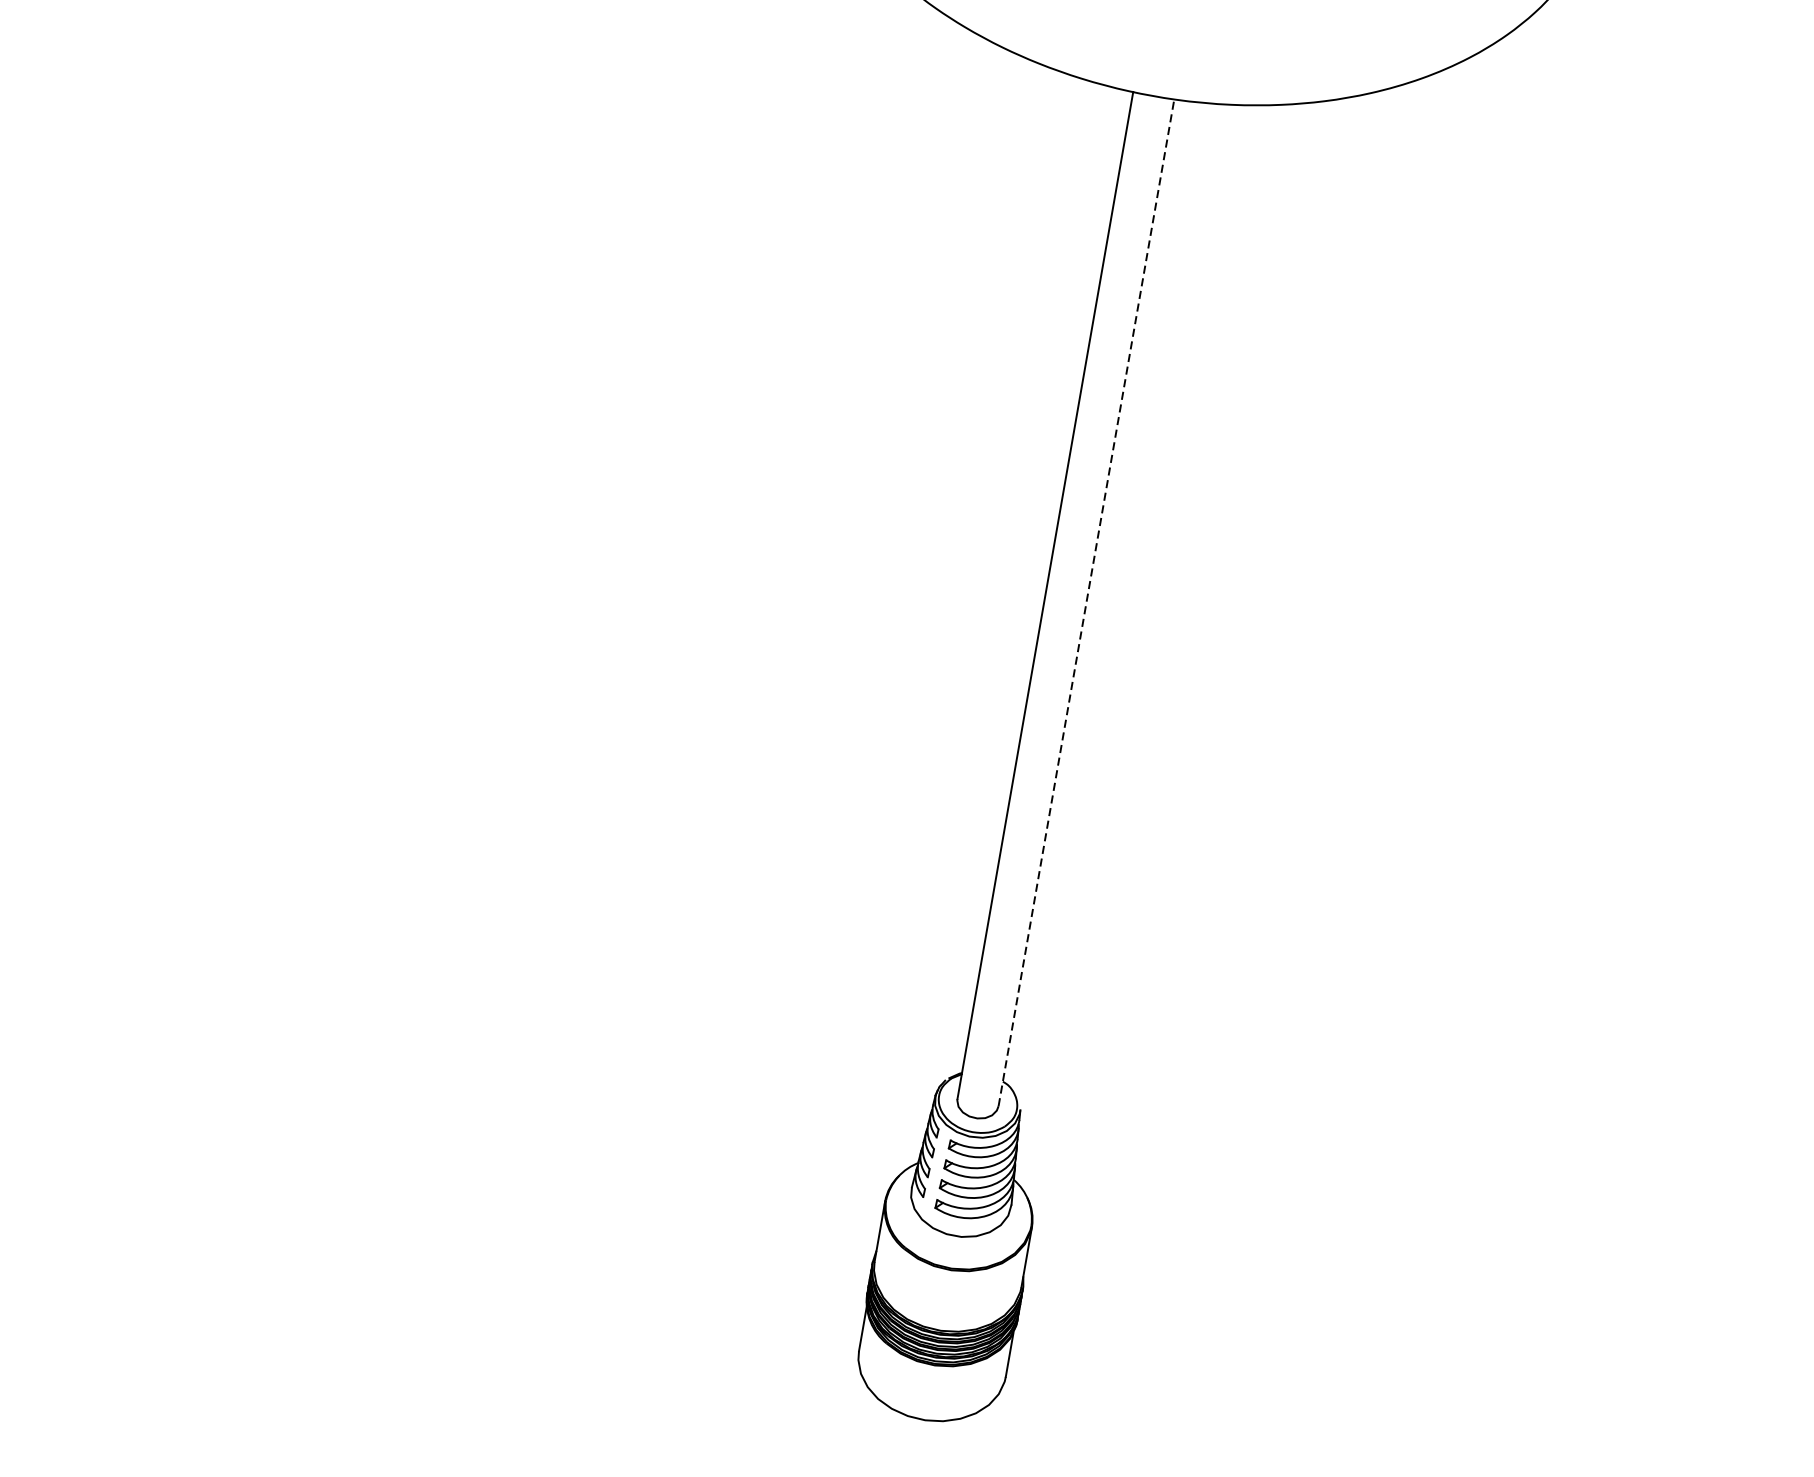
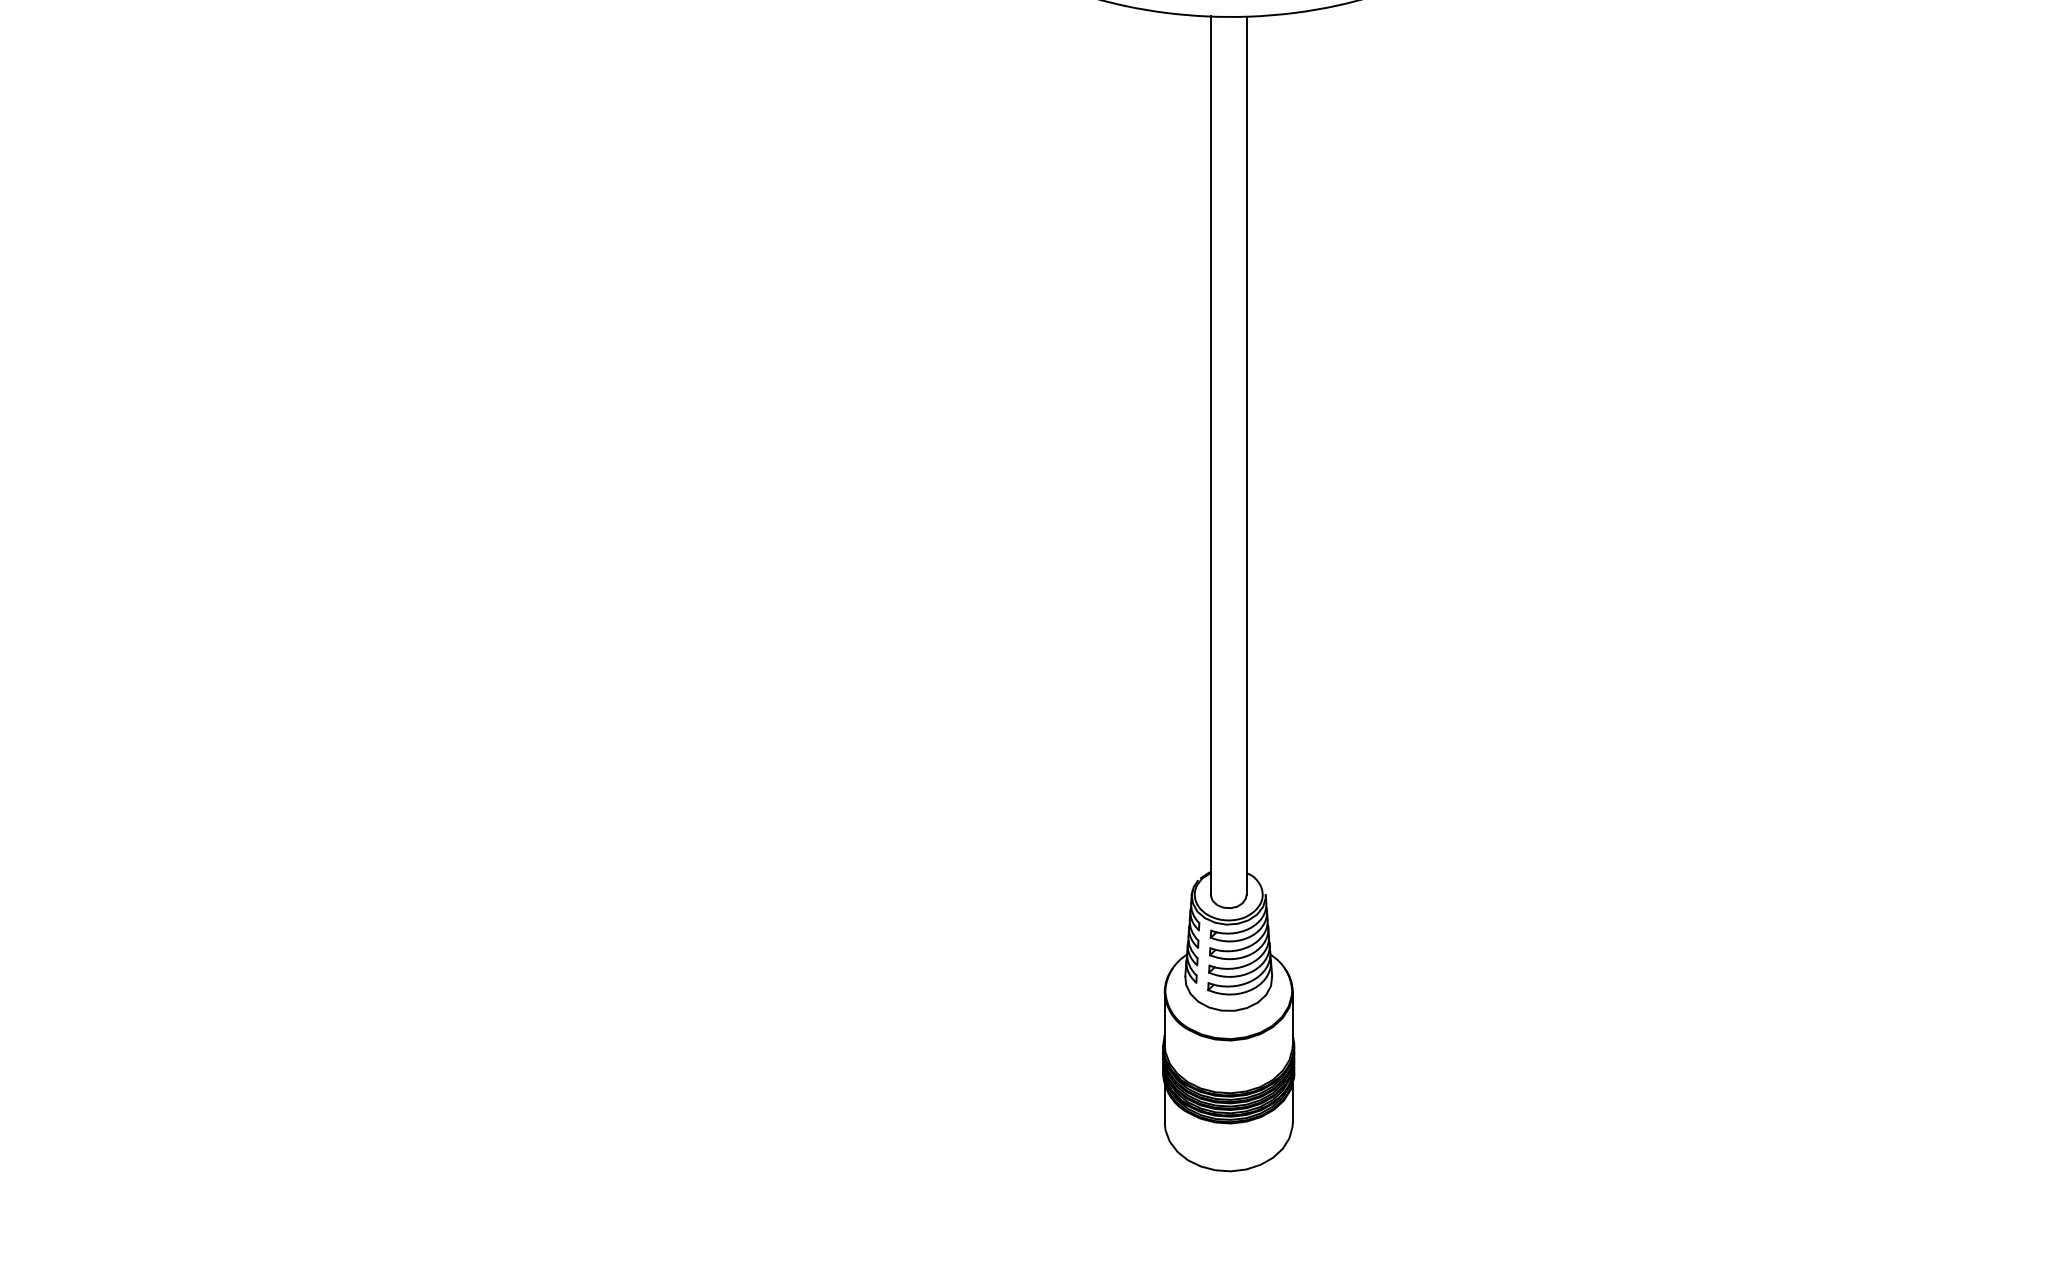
line: (1086, 602) -> (1246, 455), dashed -> solid

